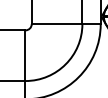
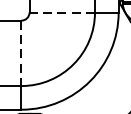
line: (56, 24) -> (61, 13), solid -> dashed
line: (25, 56) -> (21, 54), solid -> dashed

